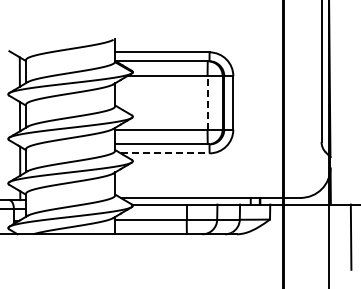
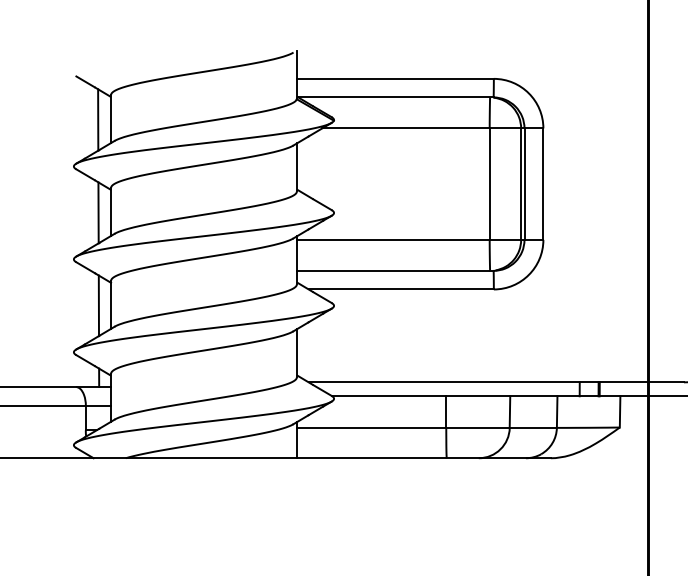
line: (207, 102) -> (489, 183), dashed -> solid
line: (165, 153) -> (401, 289), dashed -> solid

